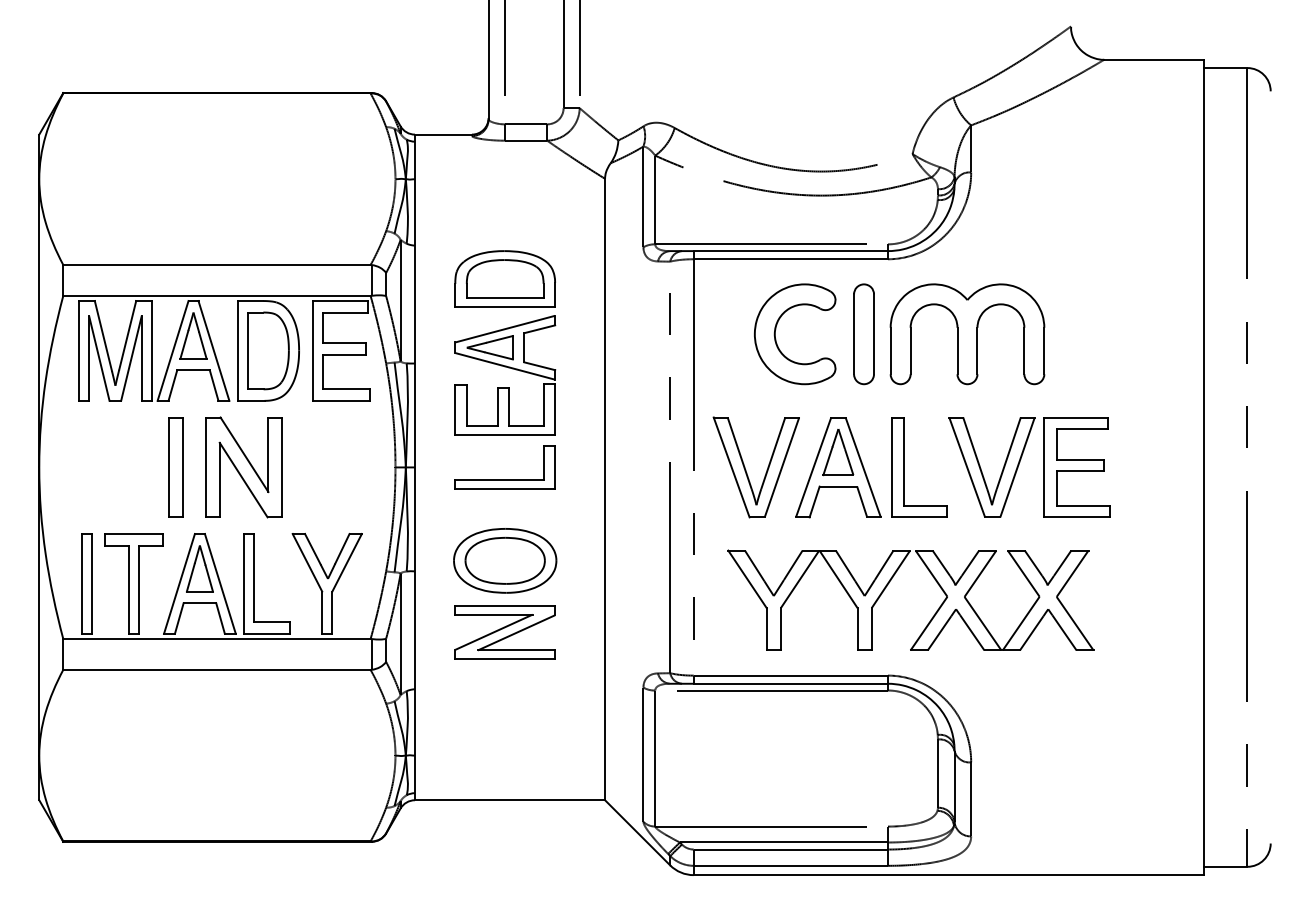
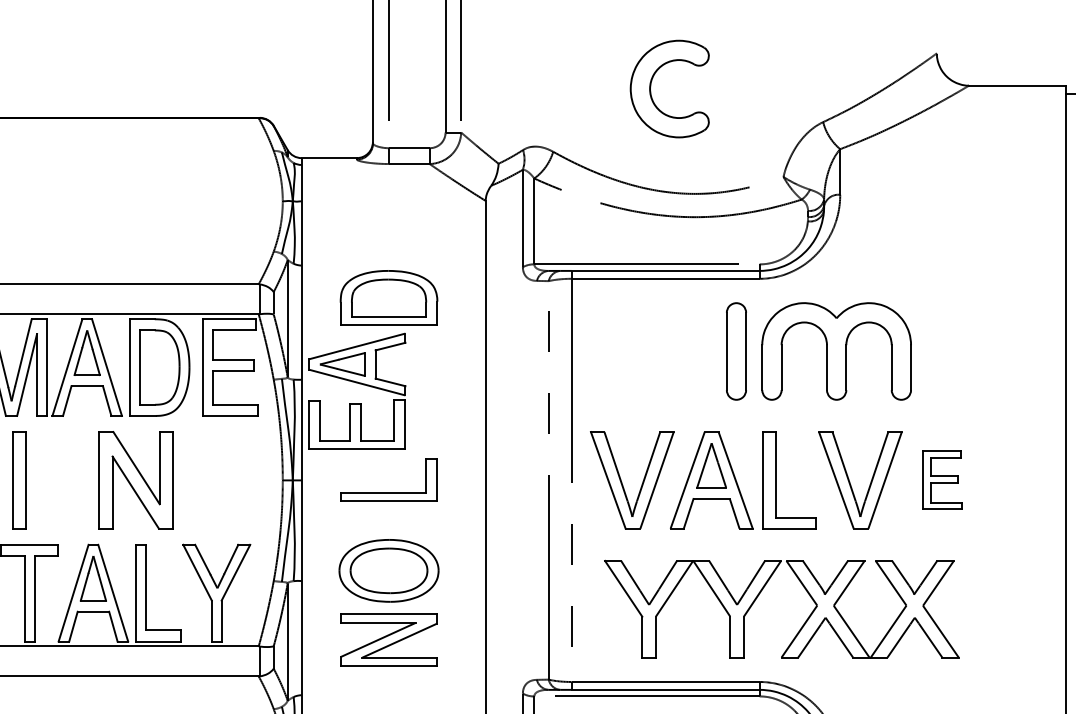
part: (776, 329) -> (651, 84), moved
part: (508, 368) -> (360, 384), moved
part: (175, 467) -> (19, 480), moved
part: (1076, 467) -> (942, 480), size x0.6

